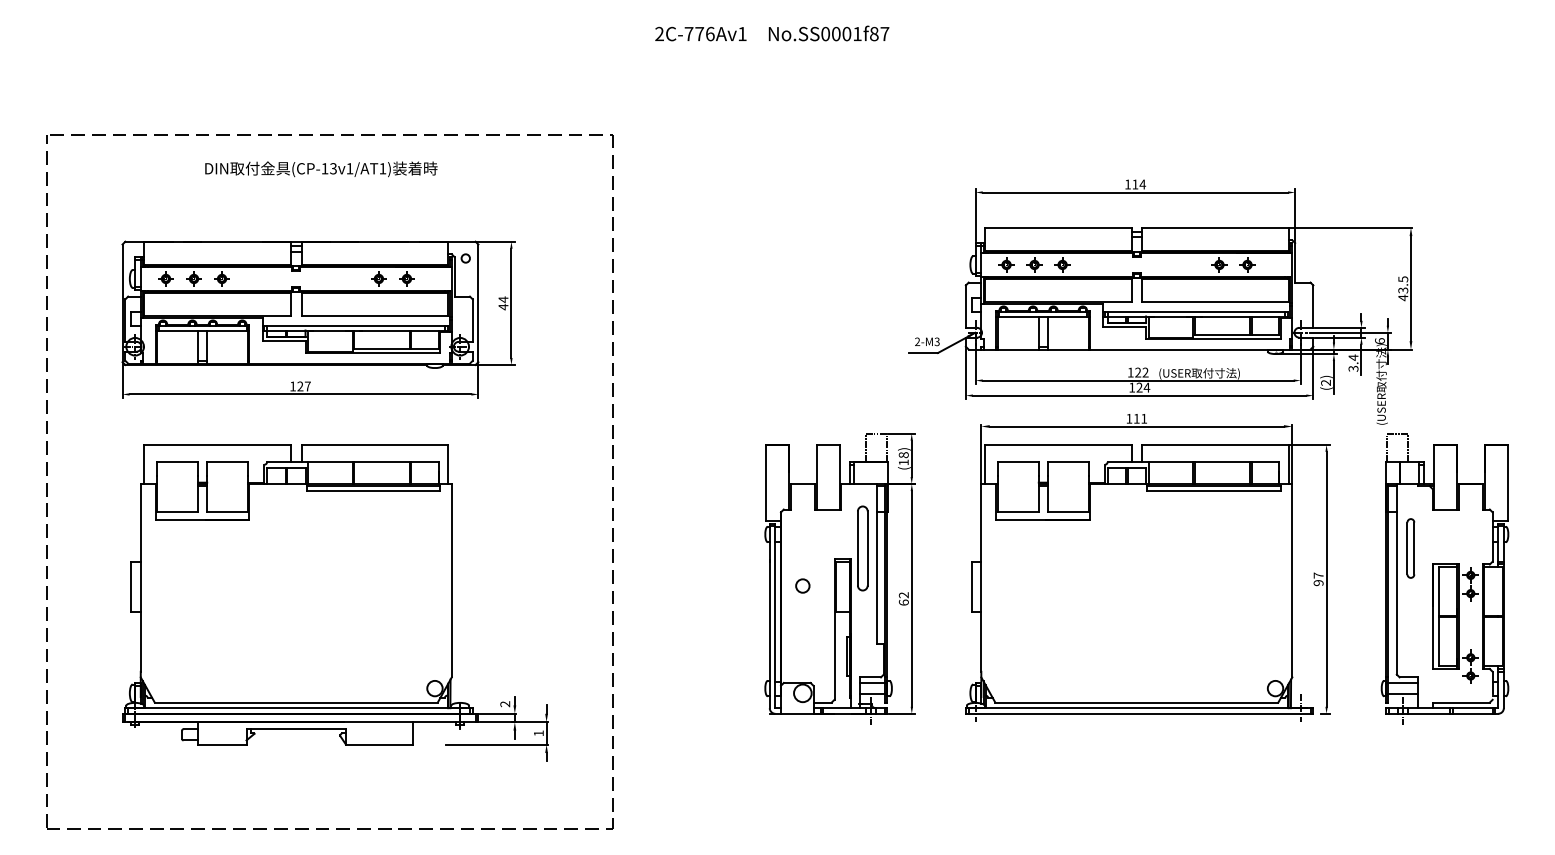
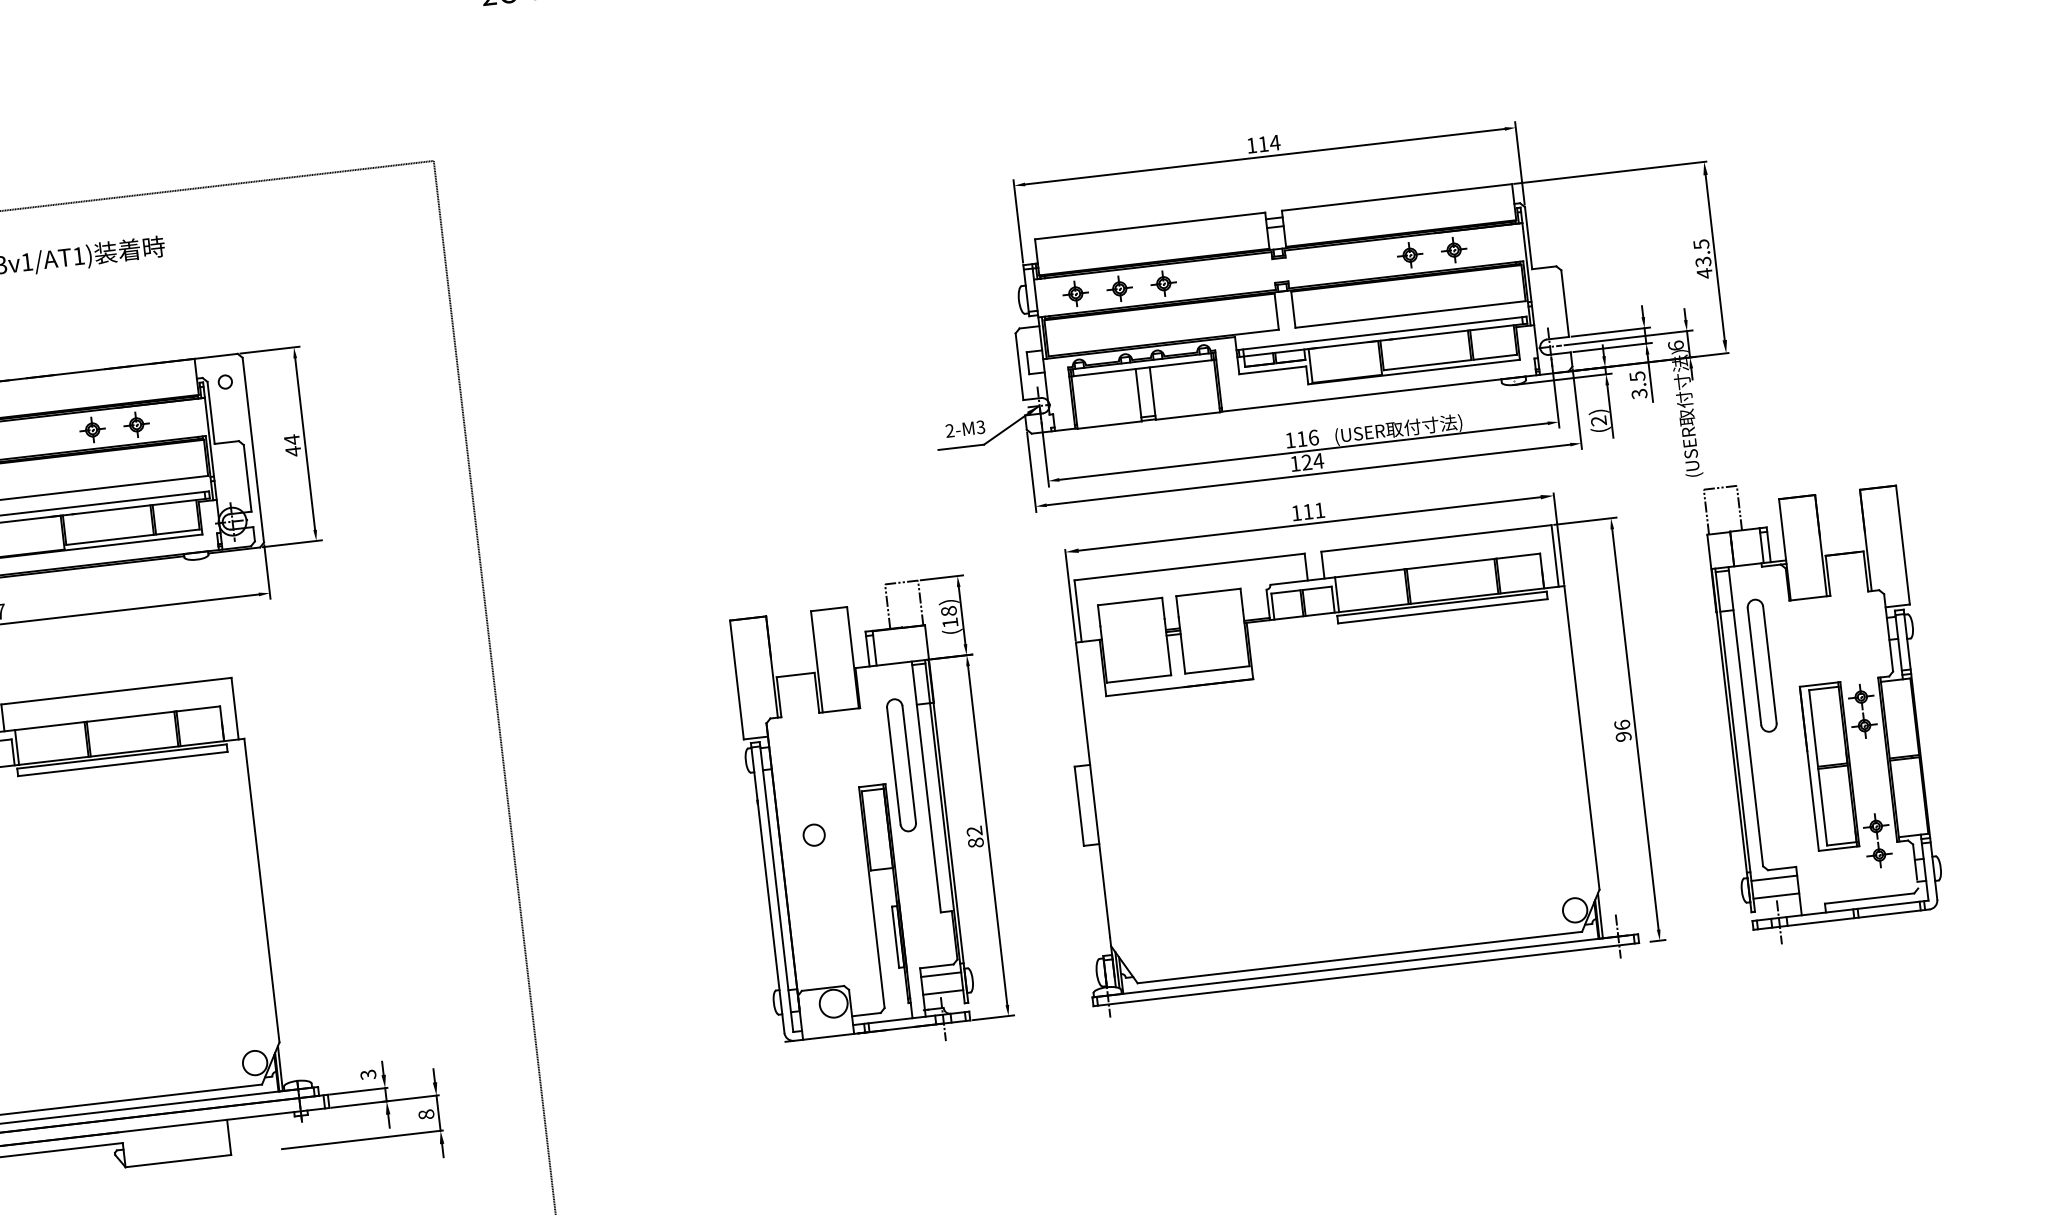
text: (1353, 357) -> (1637, 376), 3.4 -> 3.5
text: (1141, 372) -> (1307, 438), 122 -> 116
part: (1410, 548) -> (1761, 665), size x1.43
text: (1318, 575) -> (1622, 724), 97 -> 96
text: (903, 602) -> (975, 842), 62 -> 82
text: (505, 704) -> (368, 1075), 2 -> 3
text: (538, 733) -> (425, 1114), 1 -> 8

